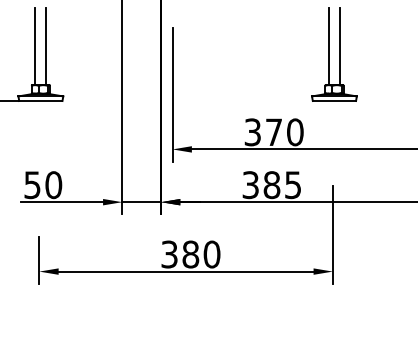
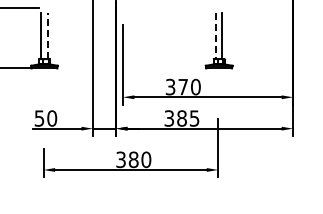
line: (45, 45) -> (47, 35), solid -> dashed
line: (328, 47) -> (215, 36), solid -> dashed

